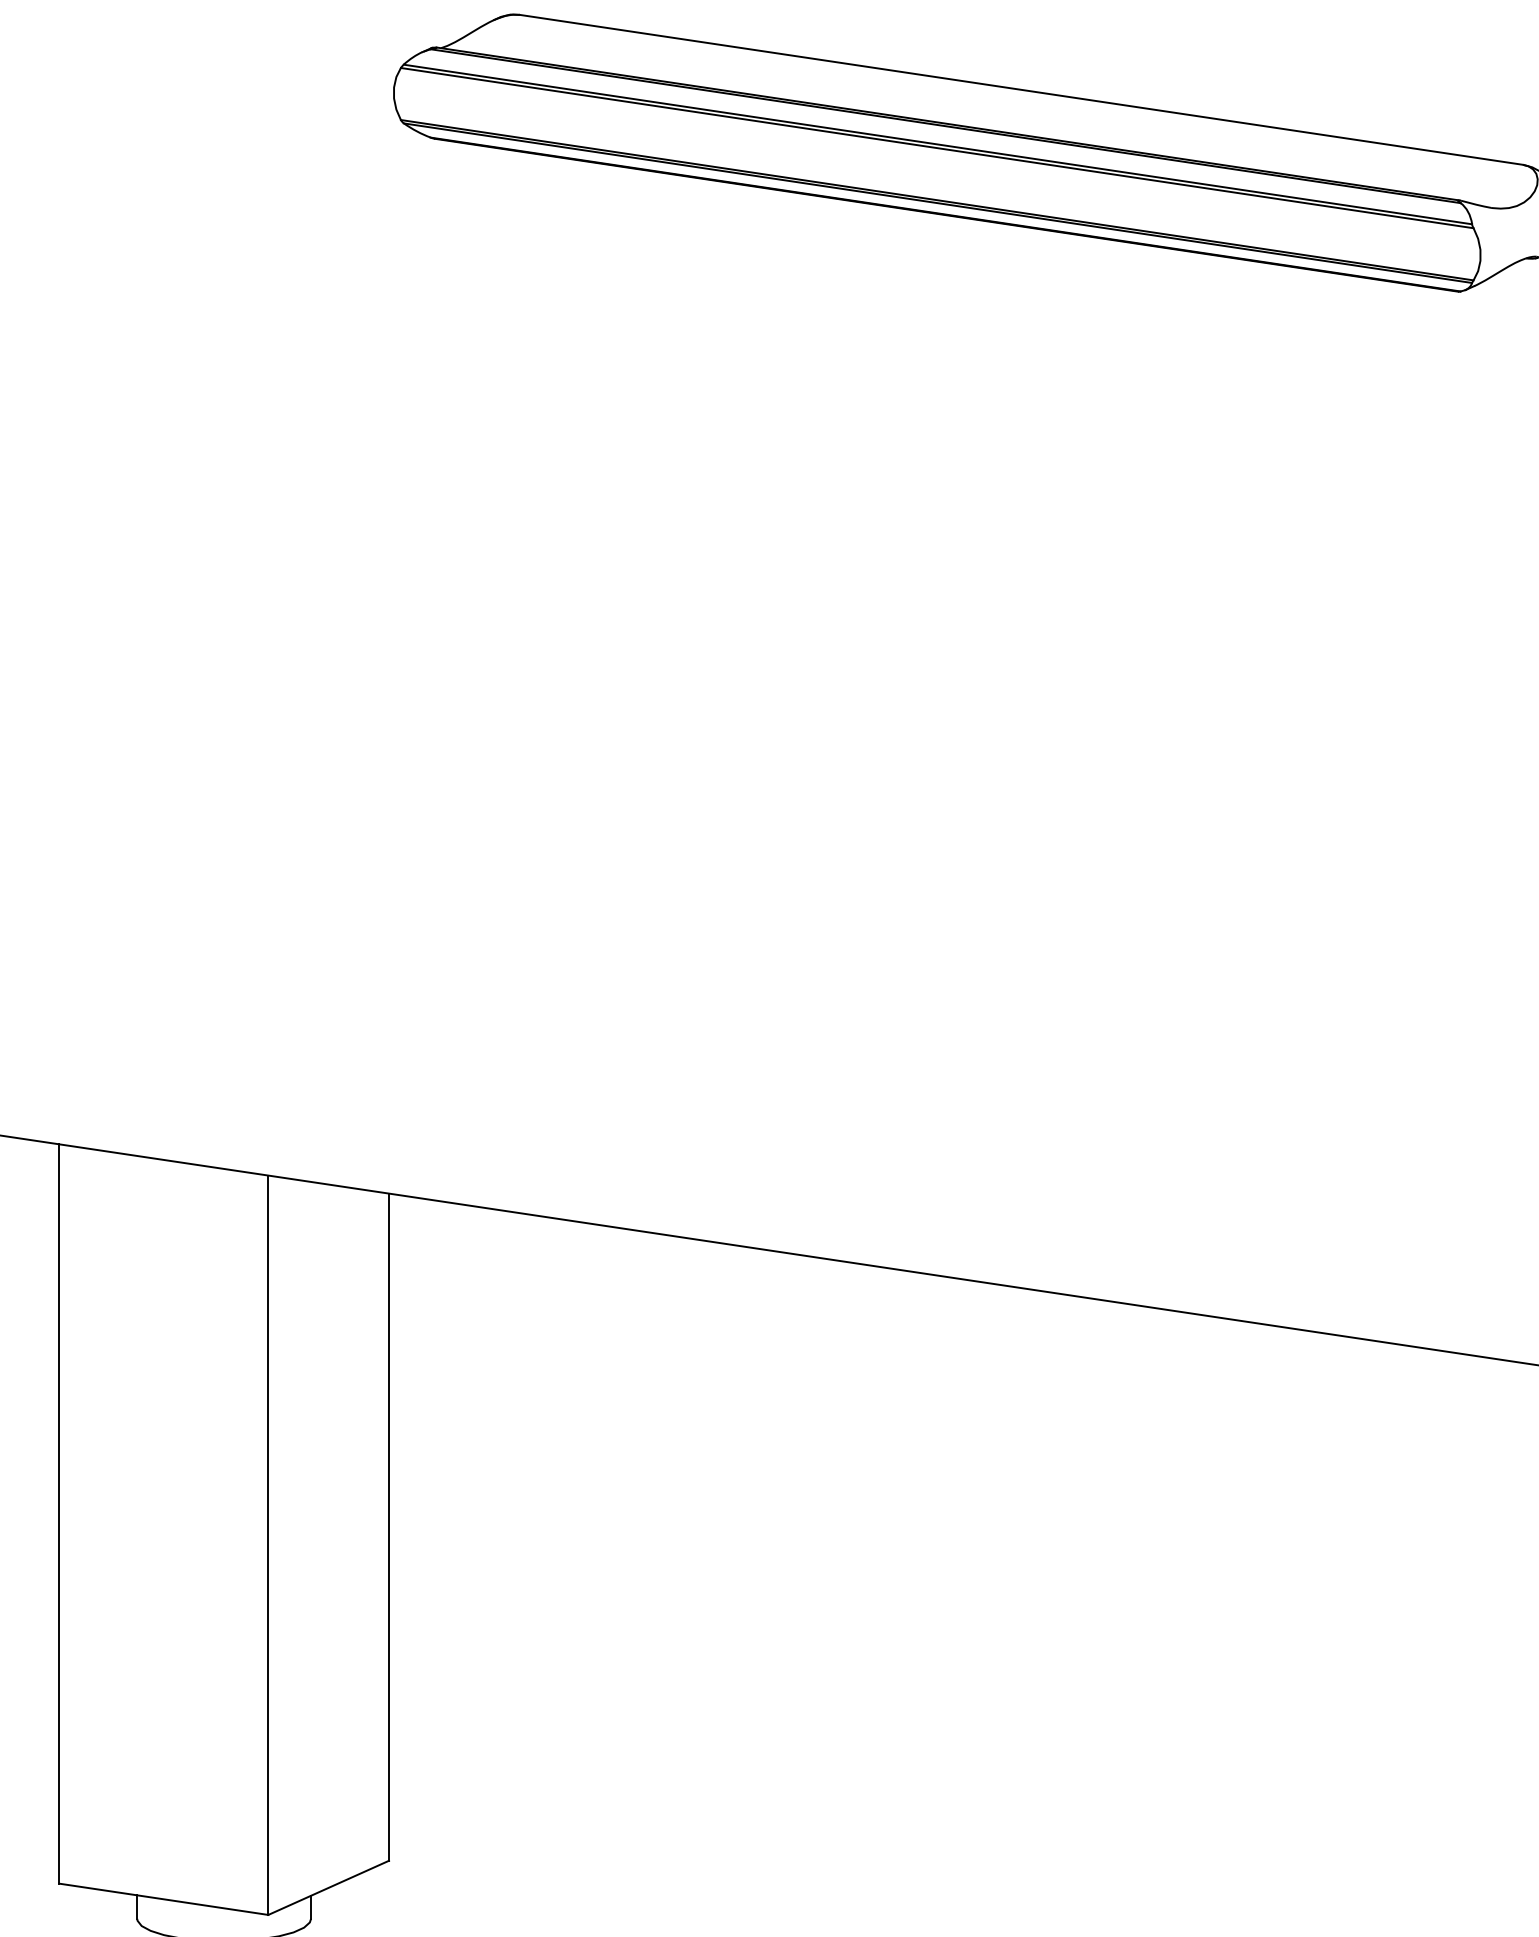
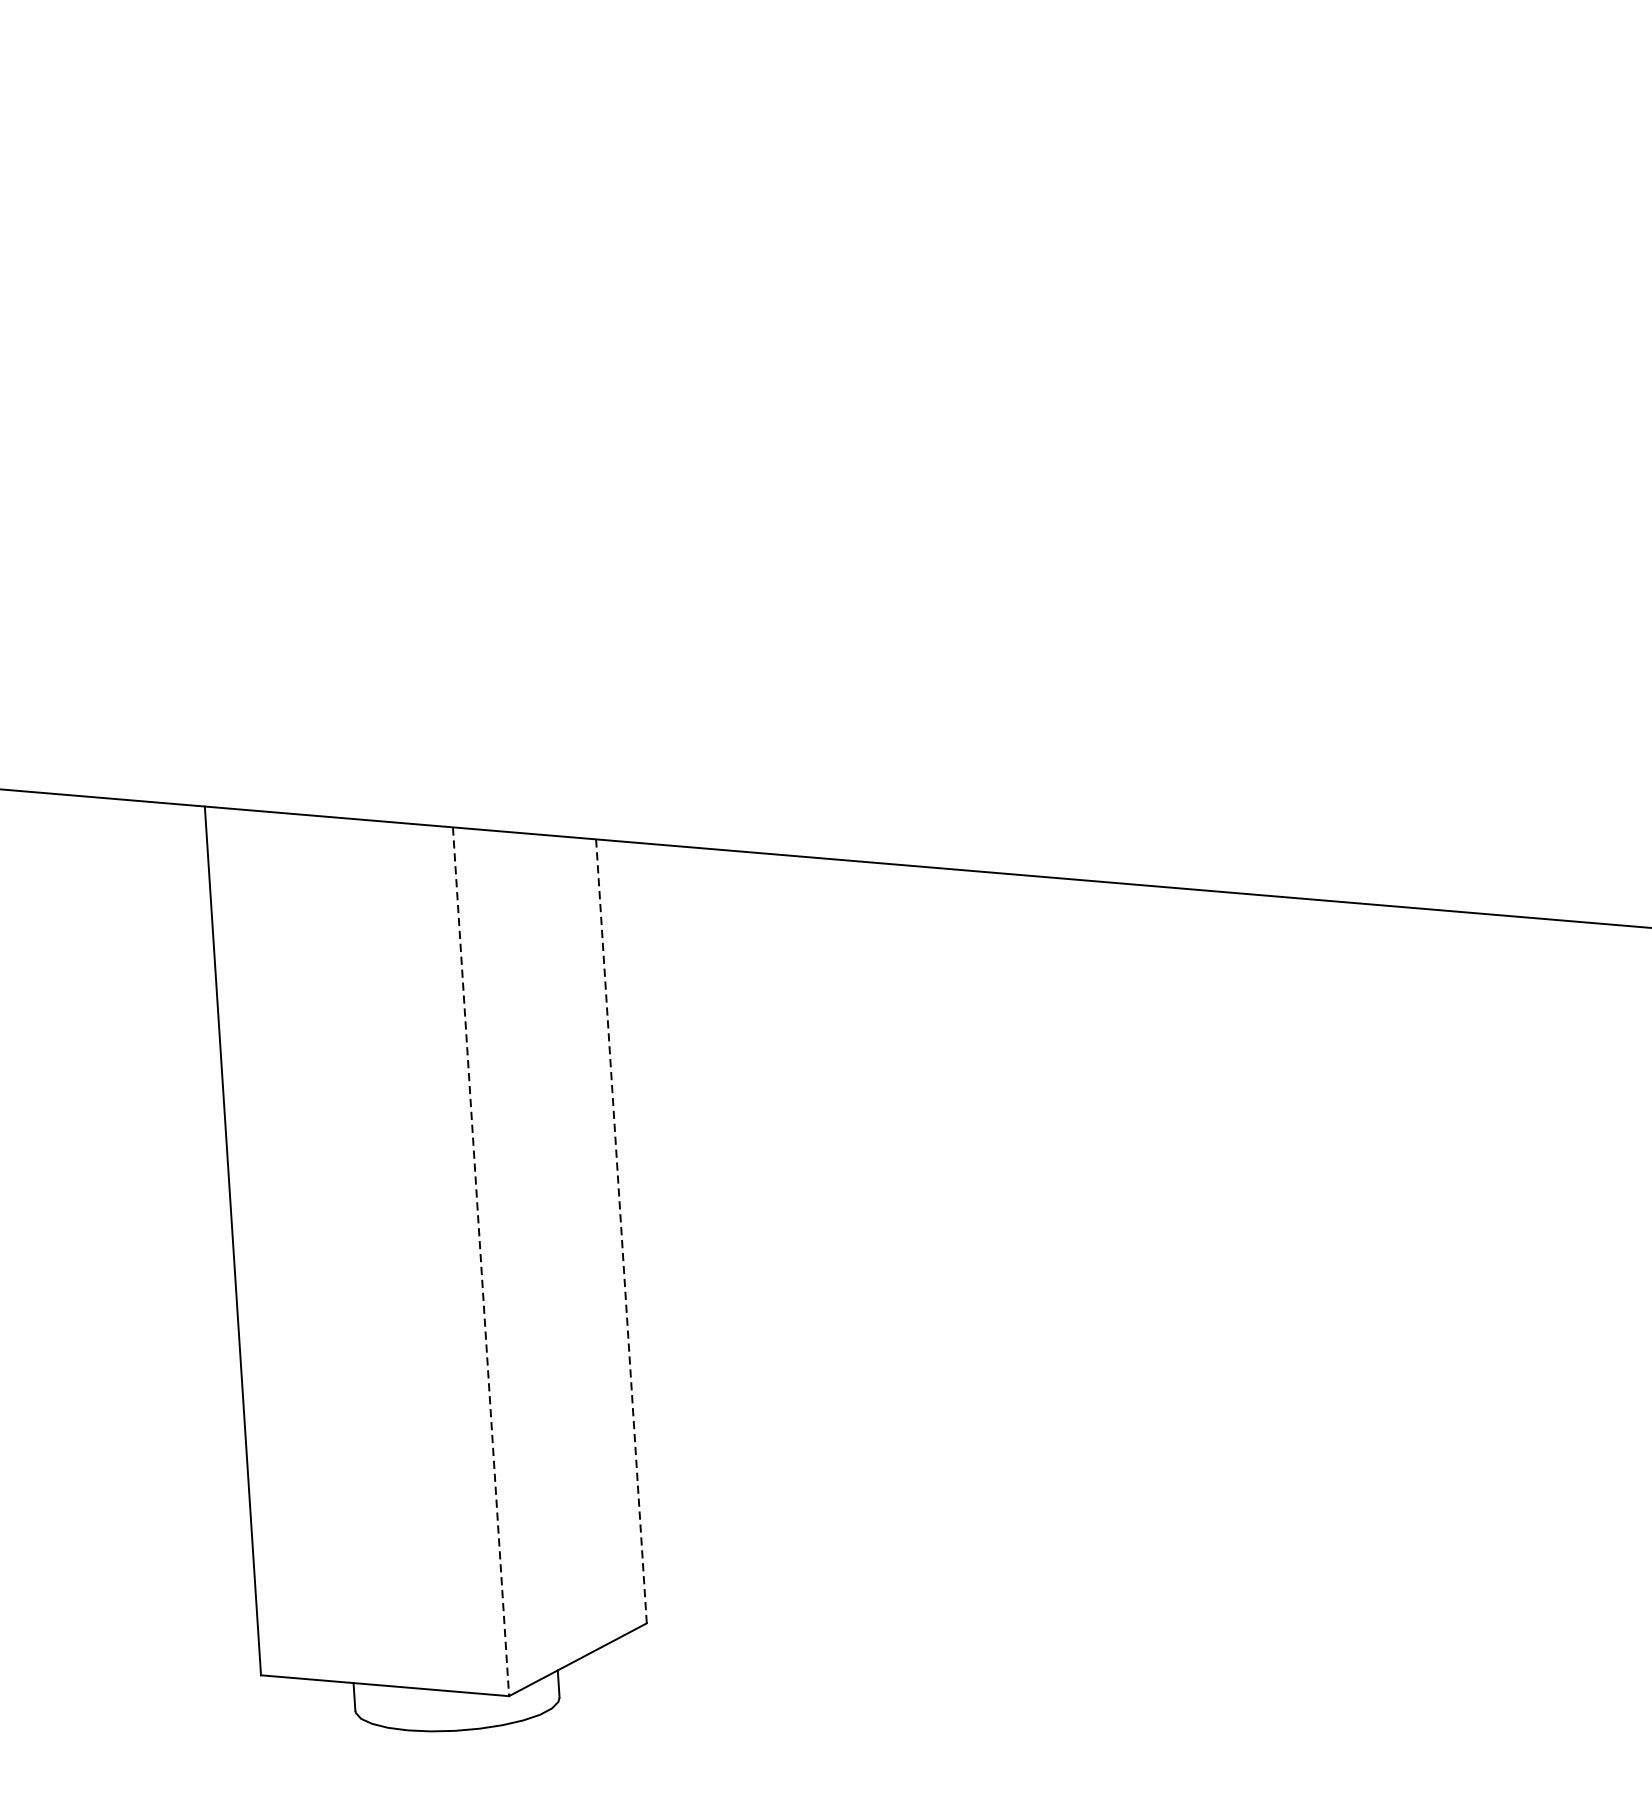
line: (389, 1527) -> (622, 1231), solid -> dashed
line: (268, 1545) -> (481, 1262), solid -> dashed

